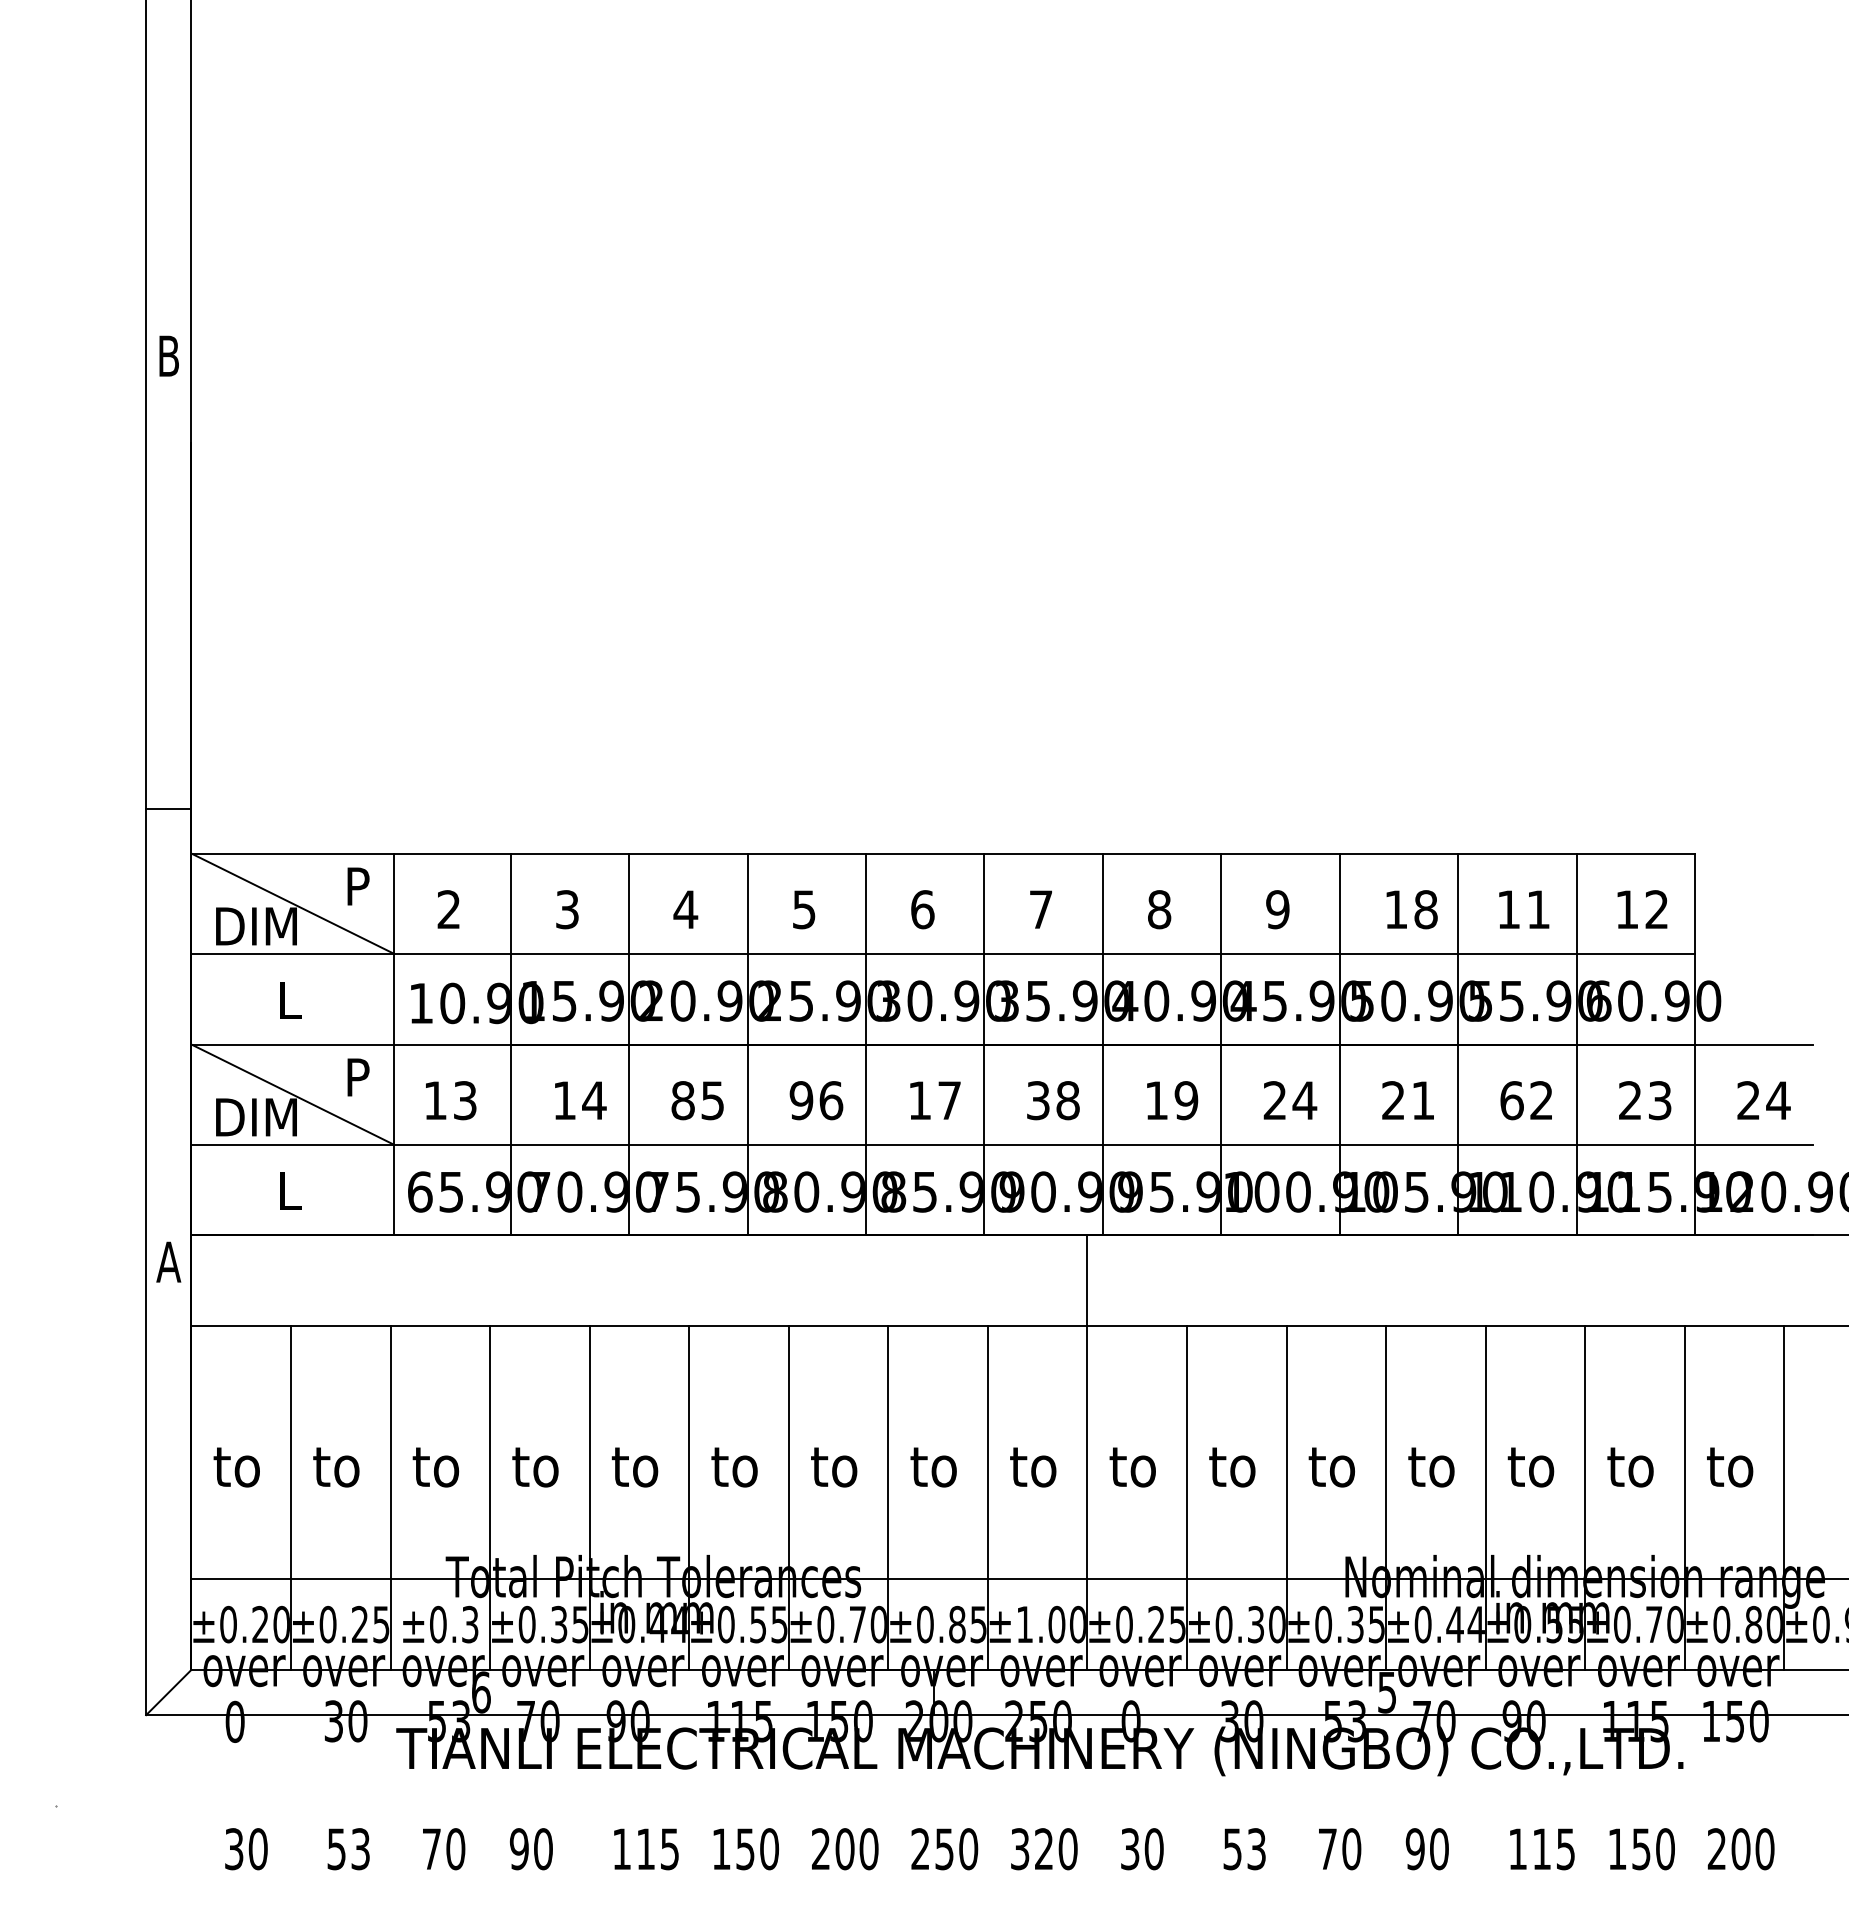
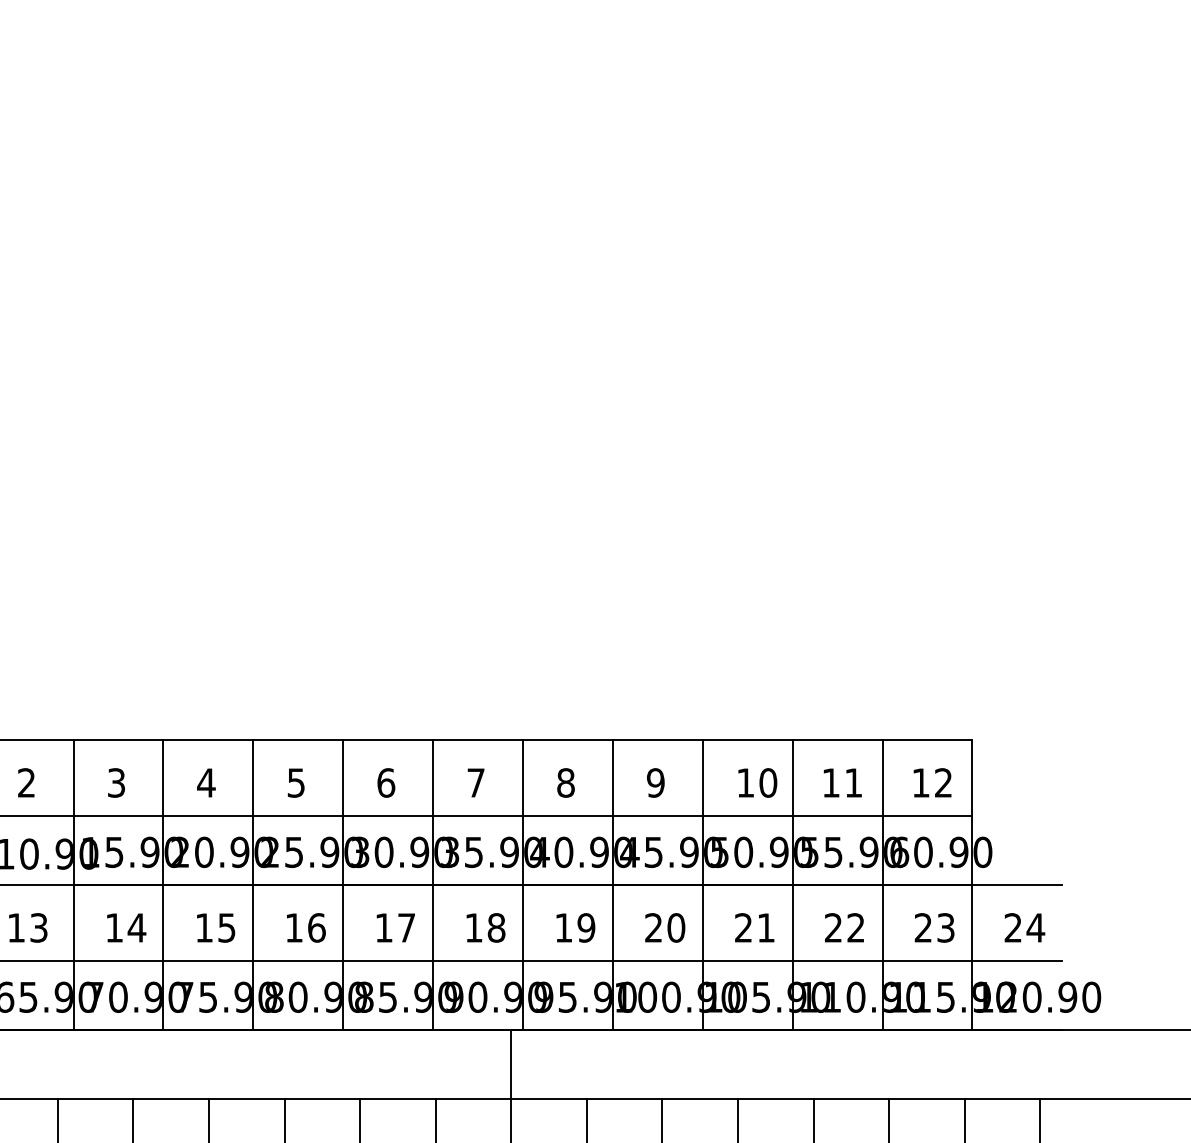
text: (1425, 909) -> (767, 782), 18 -> 10
text: (682, 1100) -> (203, 927), 85 -> 15
text: (801, 1100) -> (294, 927), 96 -> 16
text: (1038, 1100) -> (474, 927), 38 -> 18
text: (1304, 1100) -> (676, 927), 24 -> 20
text: (1511, 1100) -> (833, 927), 62 -> 22

